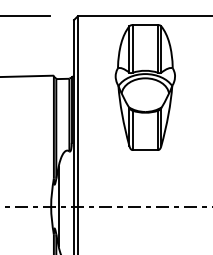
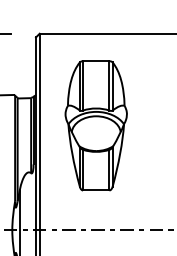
part: (144, 87) -> (95, 125), moved

